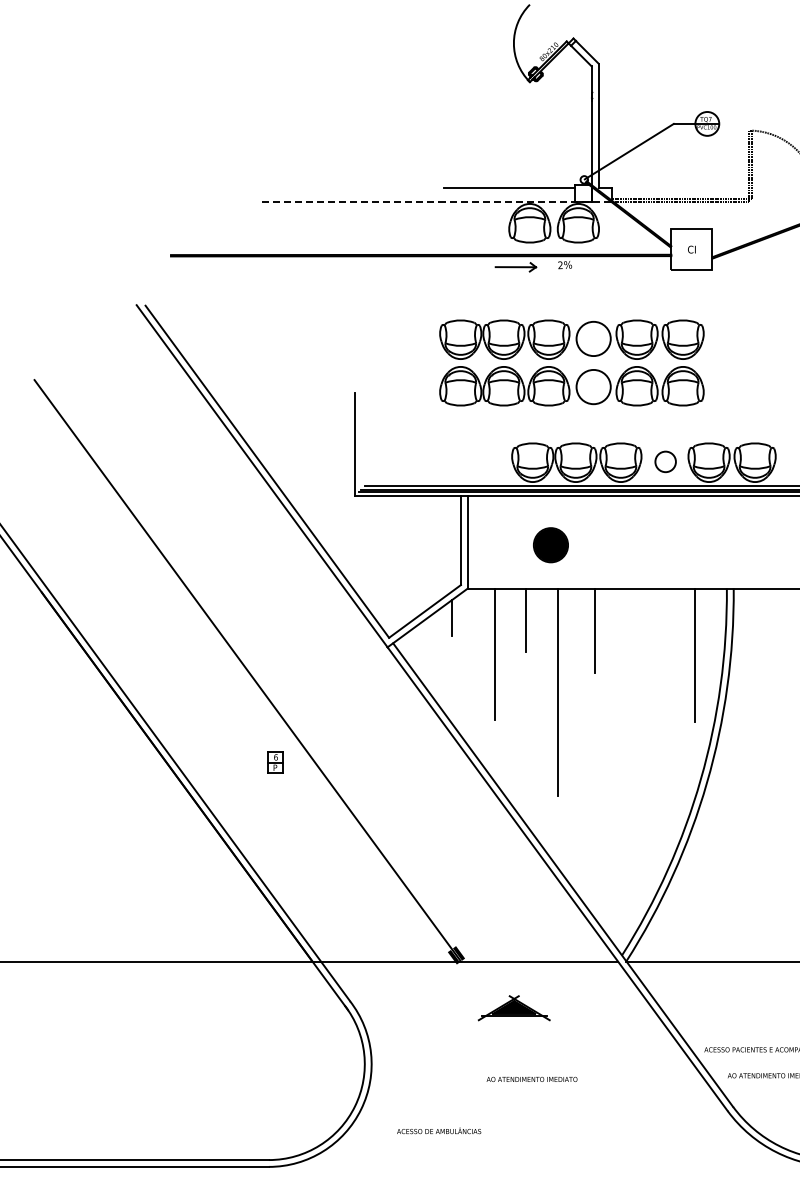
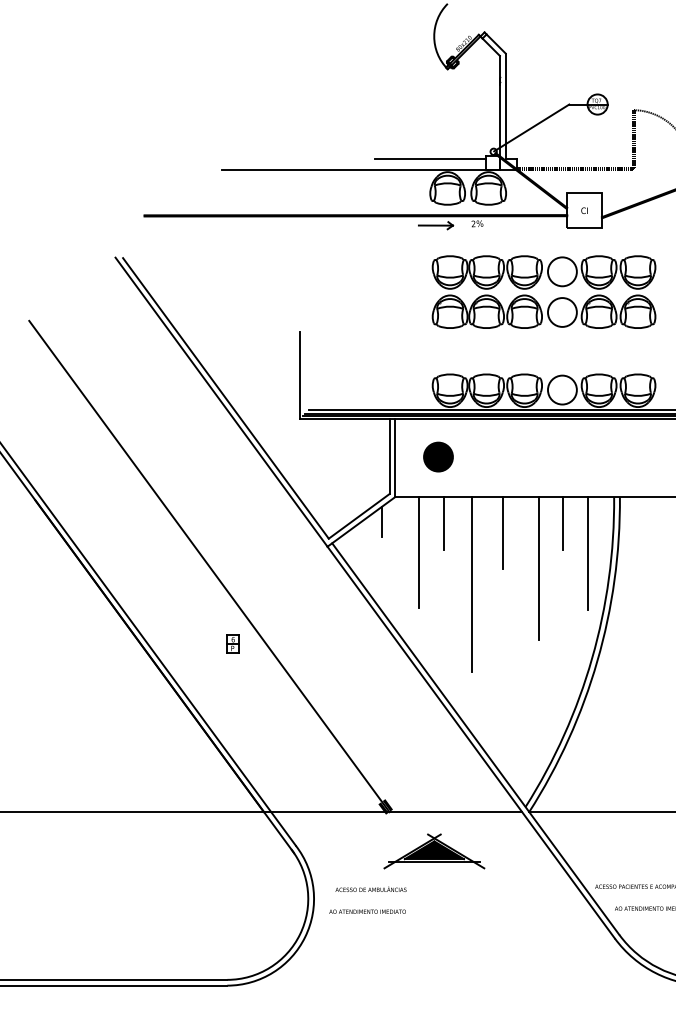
line: (437, 201) -> (369, 170), dashed -> solid
part: (562, 353) -> (536, 284), moved
circle: (665, 461) -> (562, 389), size x1.67
part: (550, 545) -> (438, 457), moved
line: (666, 619) -> (563, 523), added
line: (638, 672) -> (539, 567), added
part: (514, 1008) -> (434, 851), size x1.67
text: (531, 1078) -> (367, 910), moved
text: (439, 1130) -> (371, 889), moved

